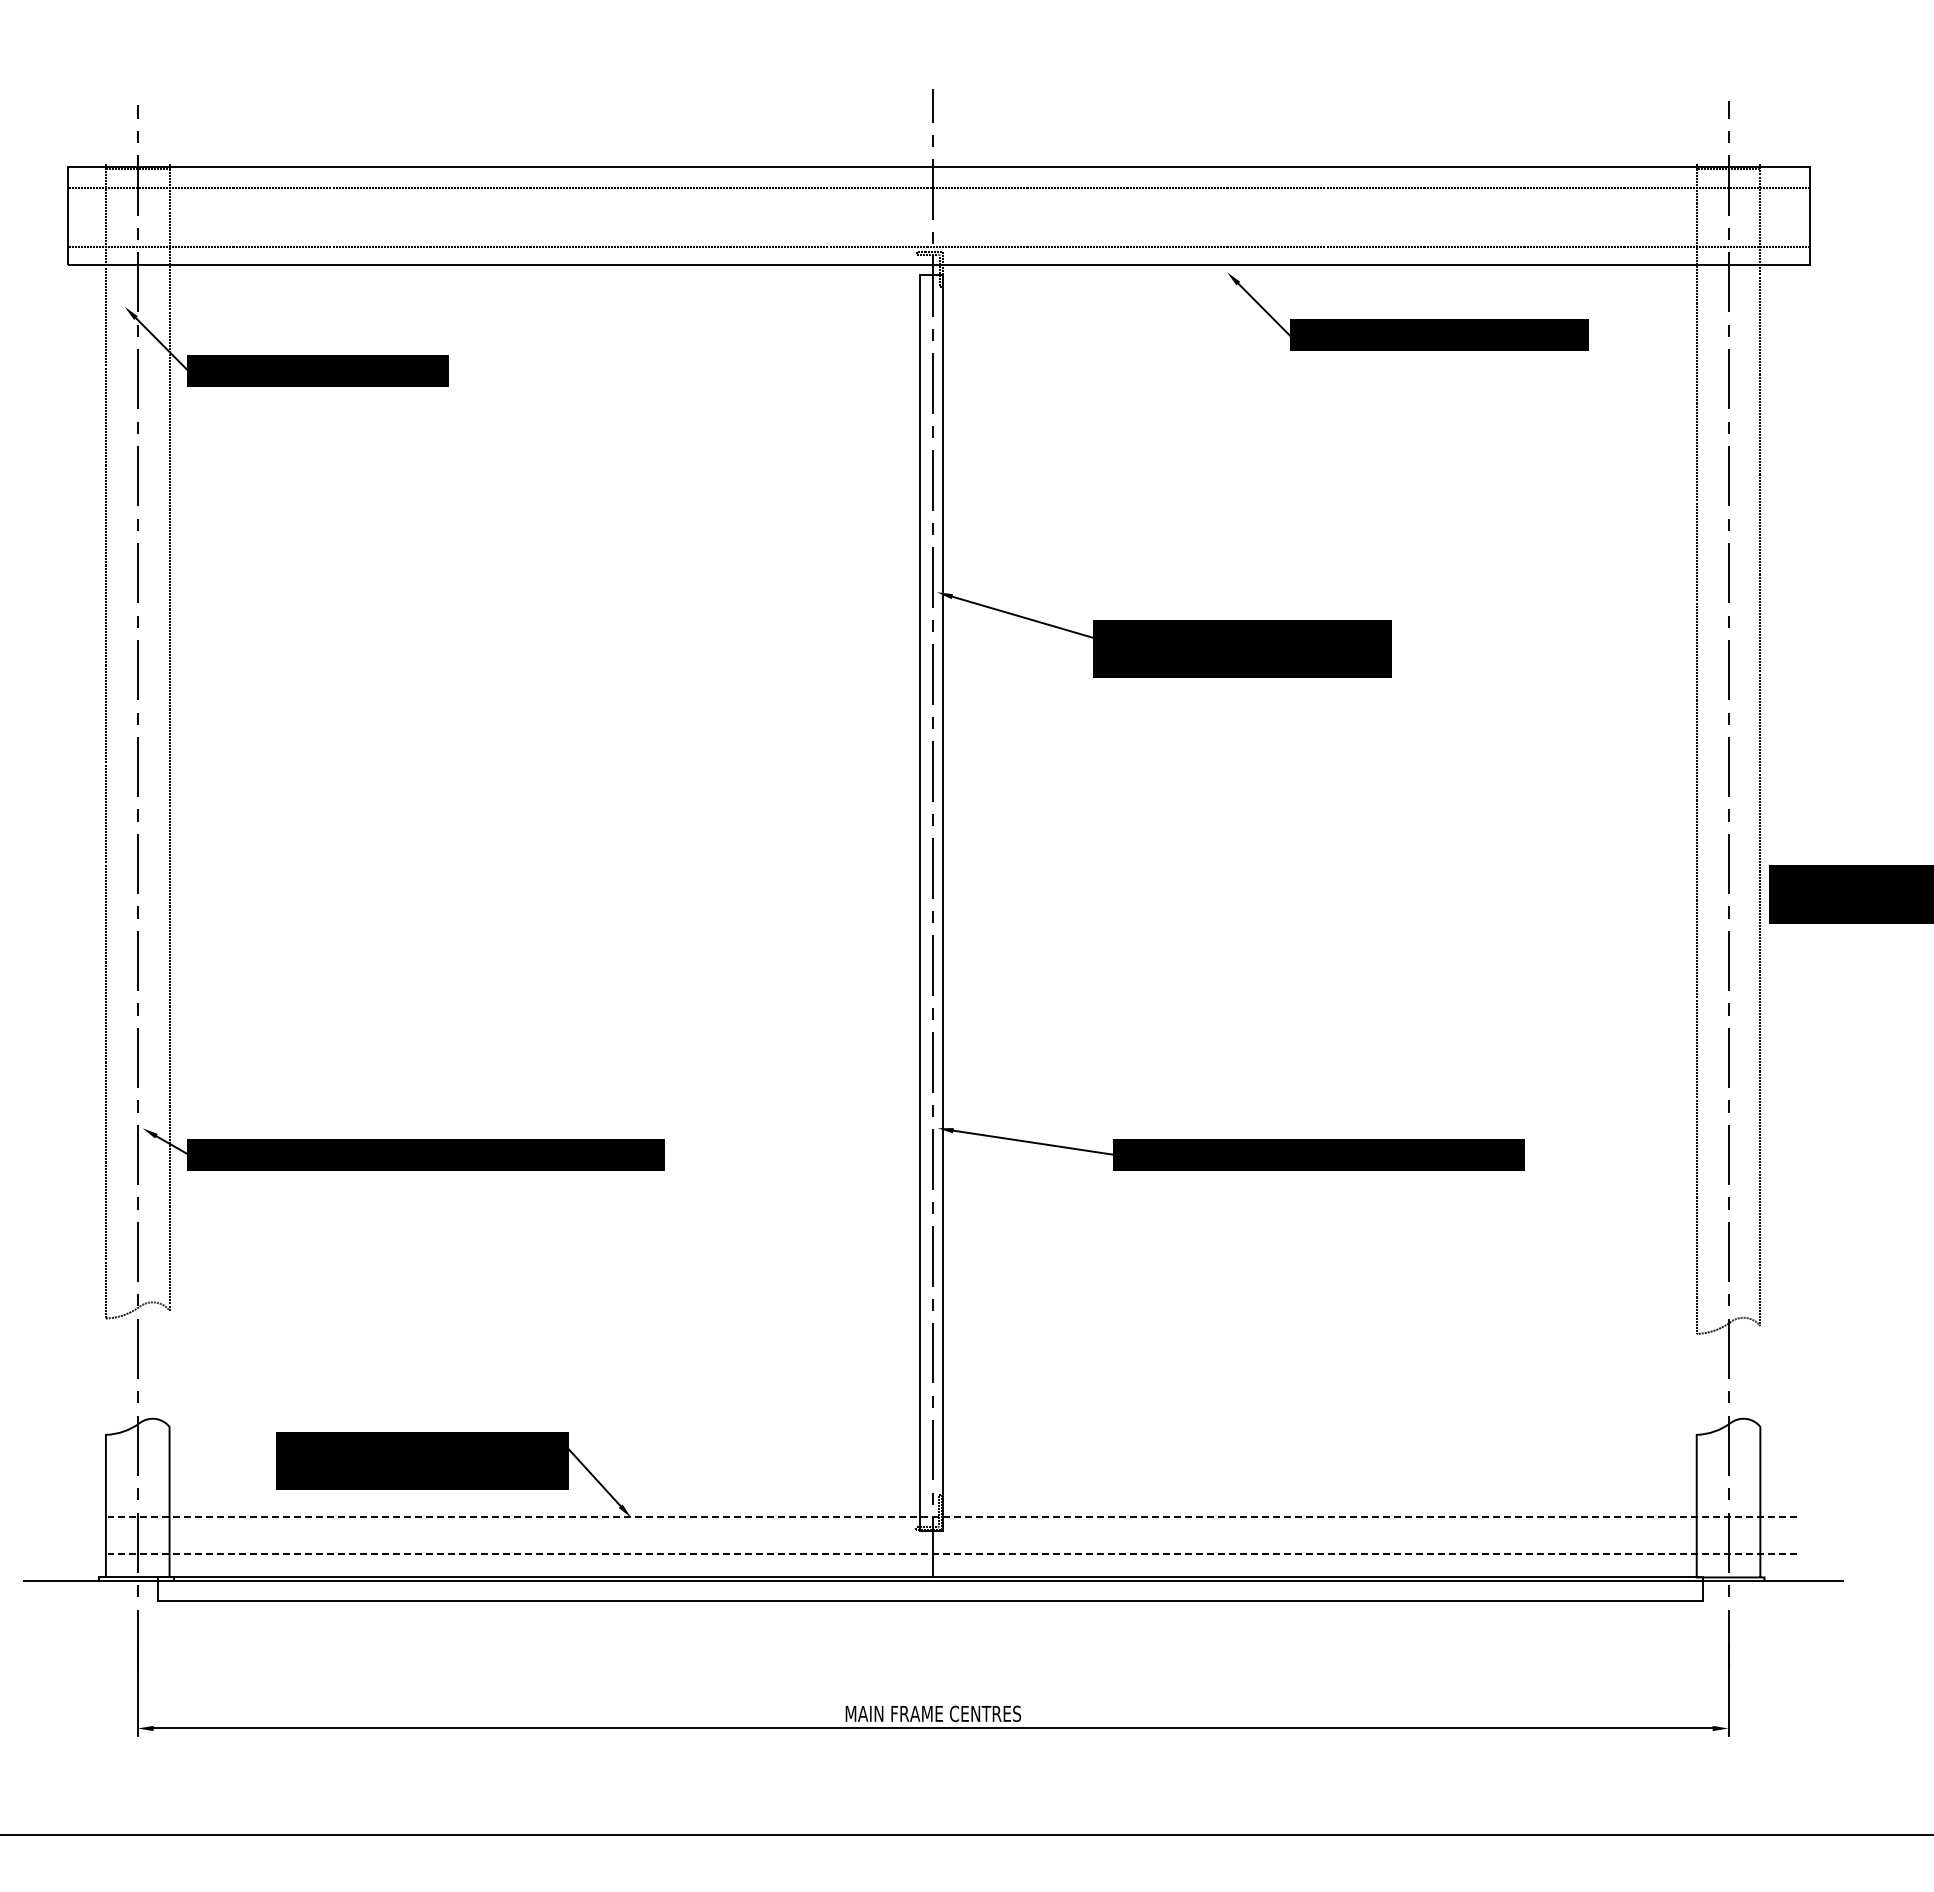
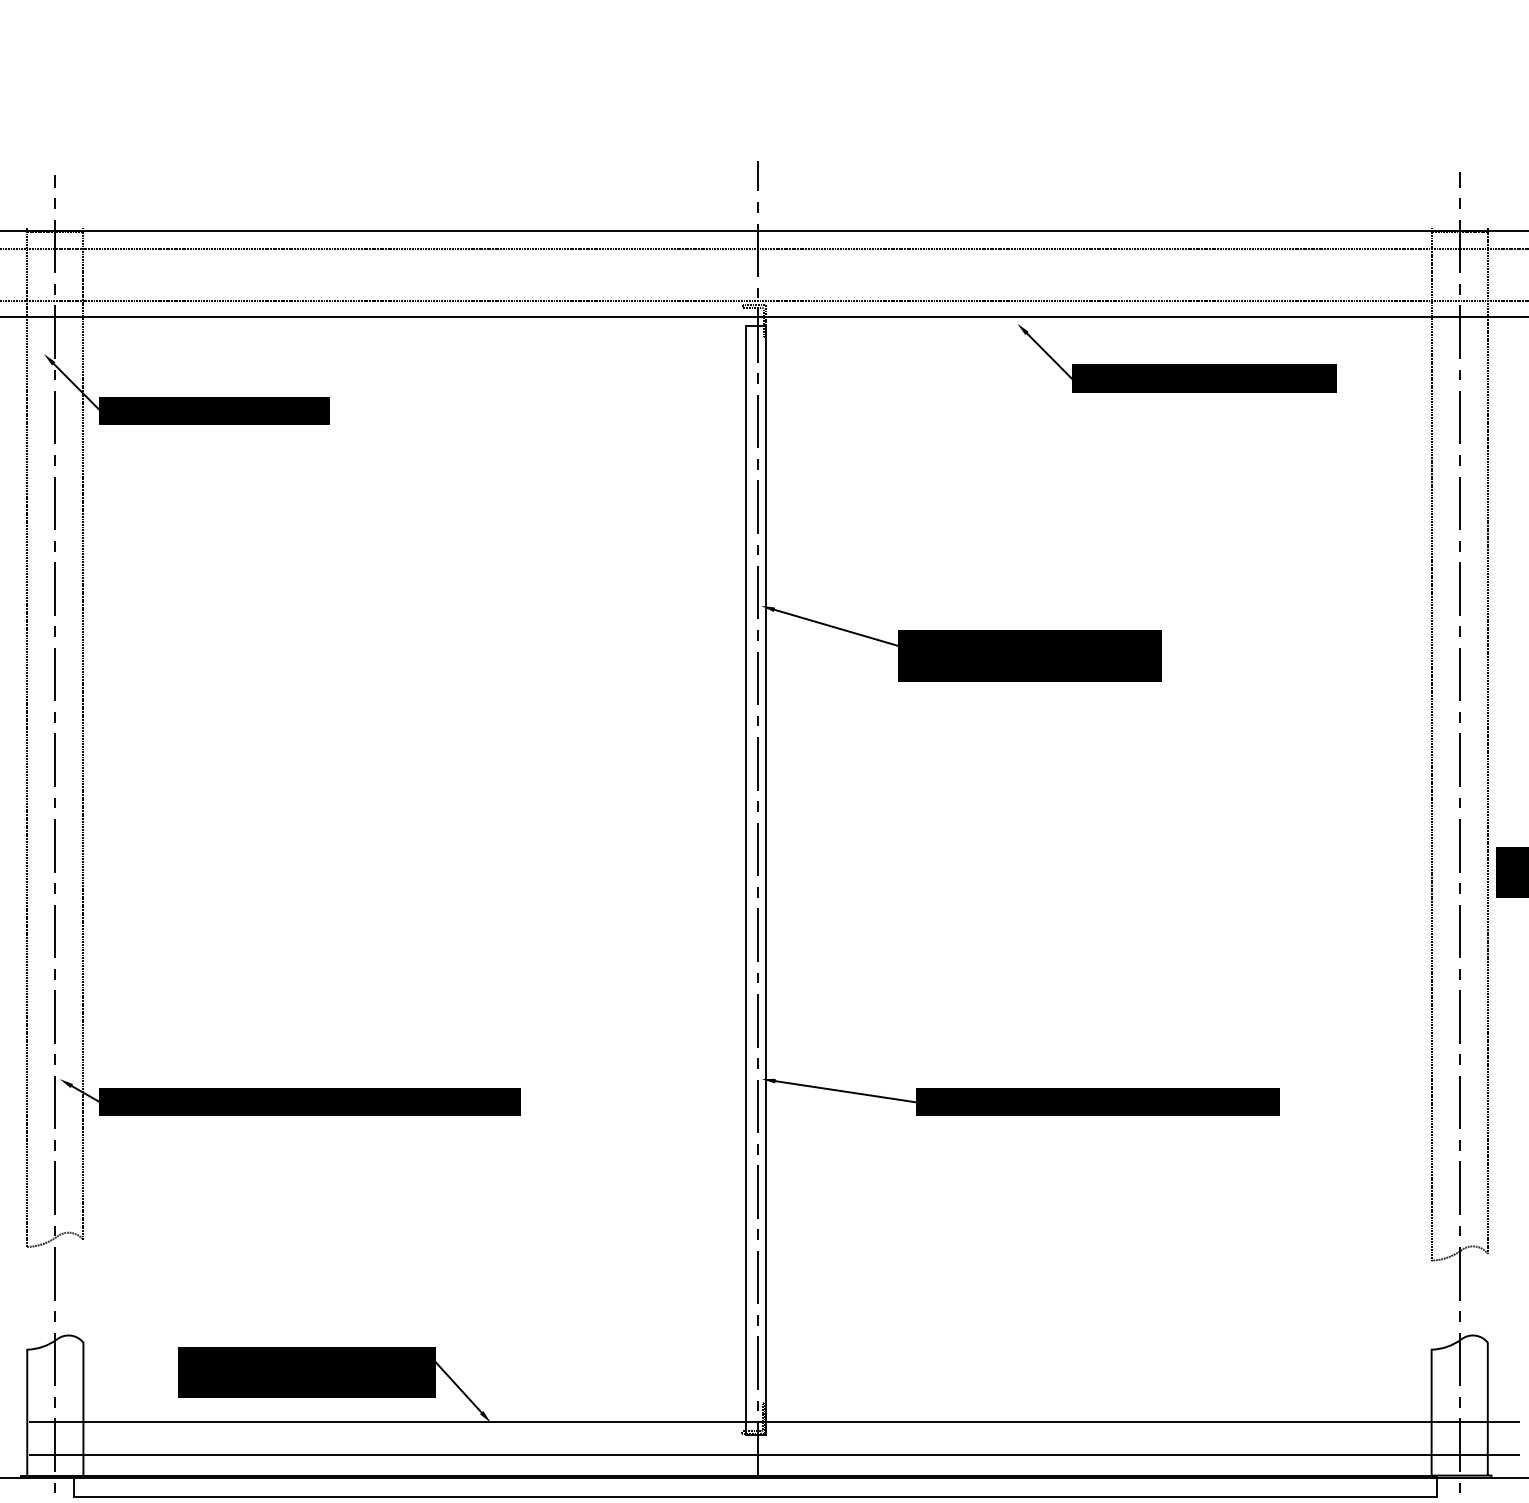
line: (952, 1516) -> (774, 1421), dashed -> solid
line: (952, 1553) -> (774, 1454), dashed -> solid

